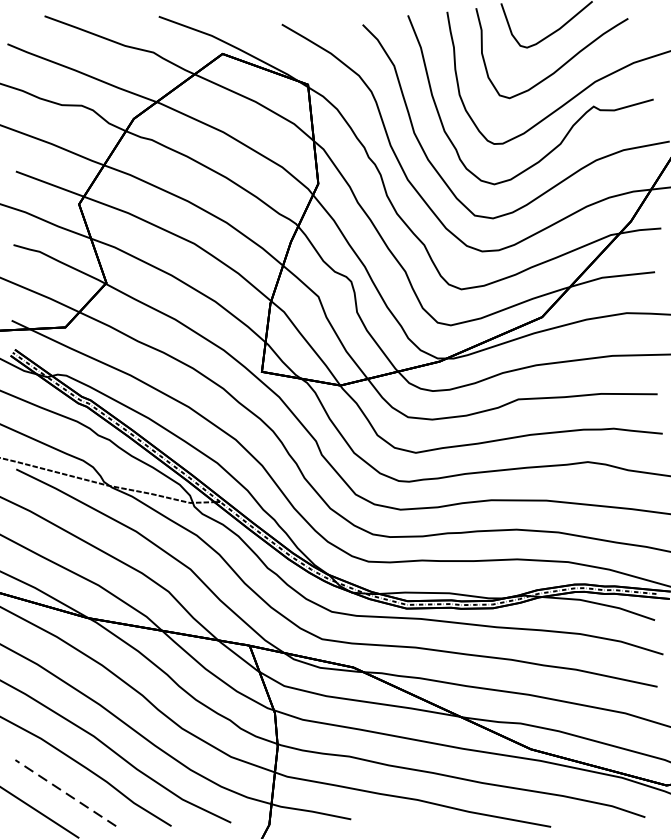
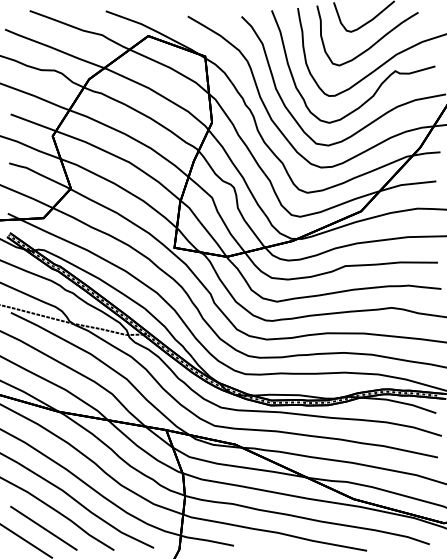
line: (65, 793) -> (43, 528), dashed -> solid

